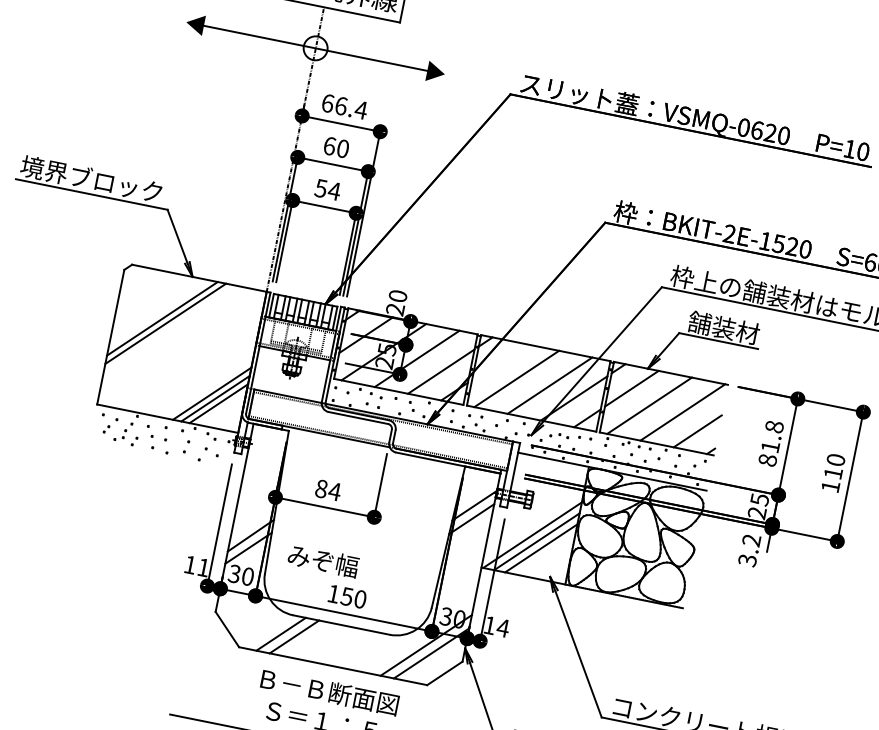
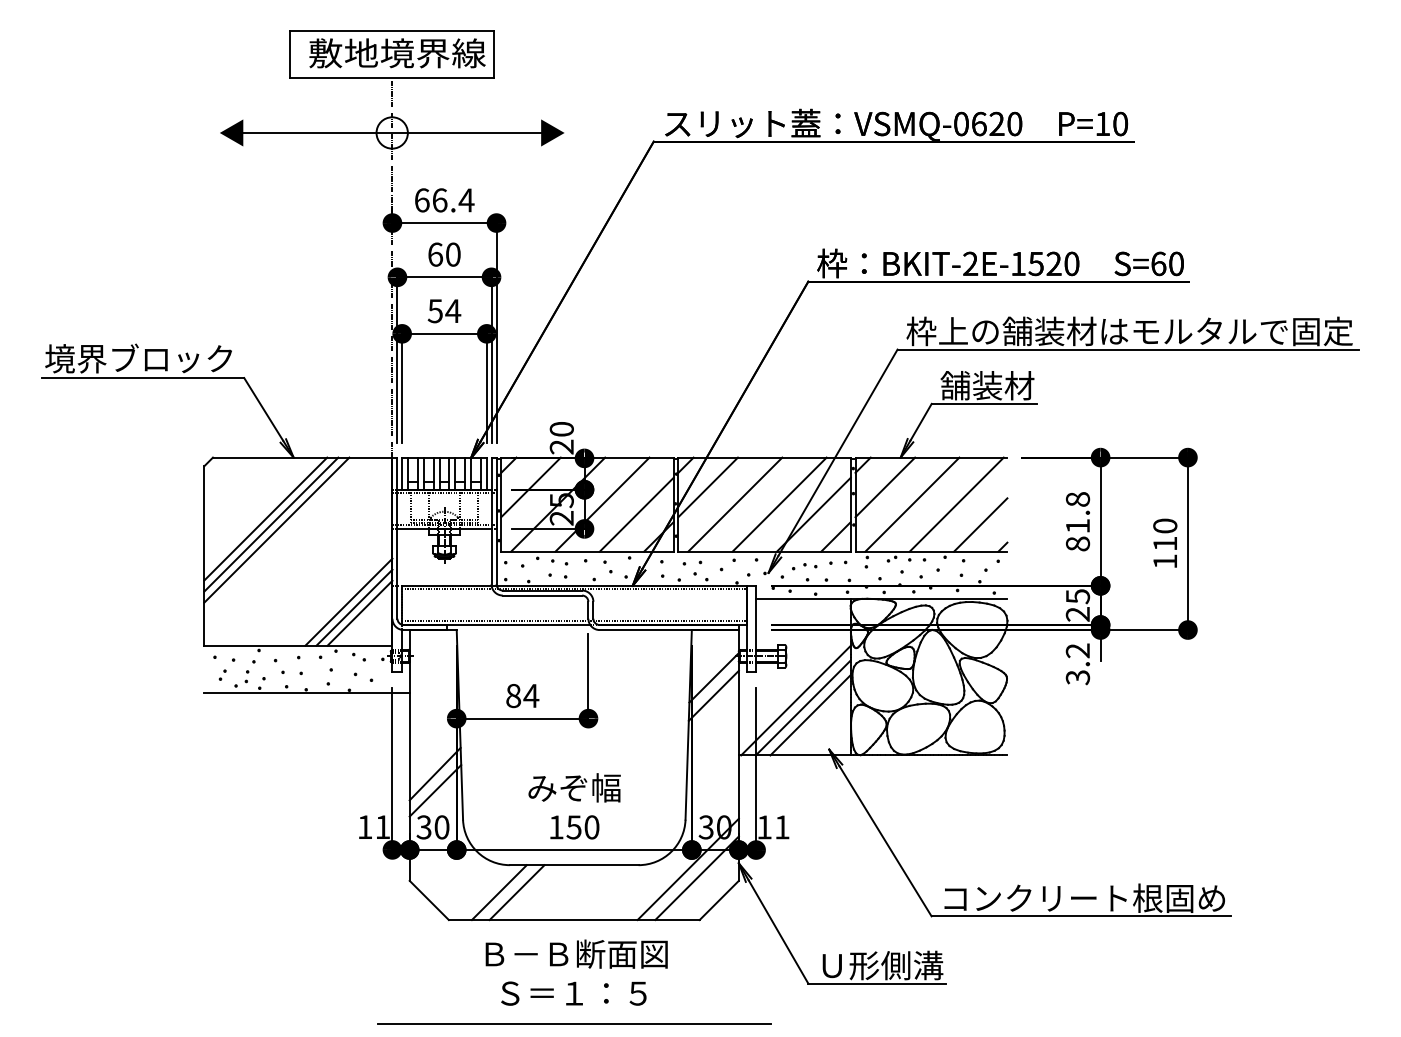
line: (168, 328) -> (276, 529), added
line: (498, 361) -> (707, 487), added
line: (166, 455) -> (306, 692), added
text: (323, 560) -> (574, 787), moved
text: (503, 628) -> (782, 827), 14 -> 11

